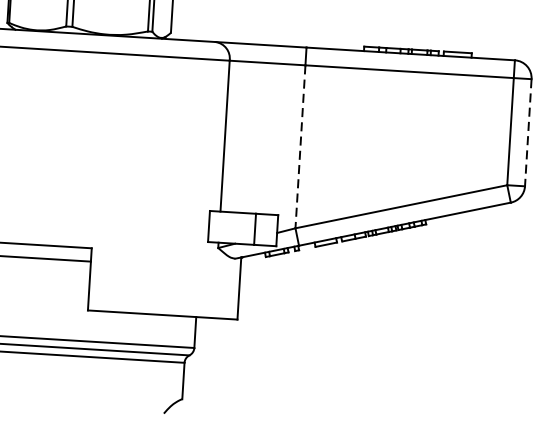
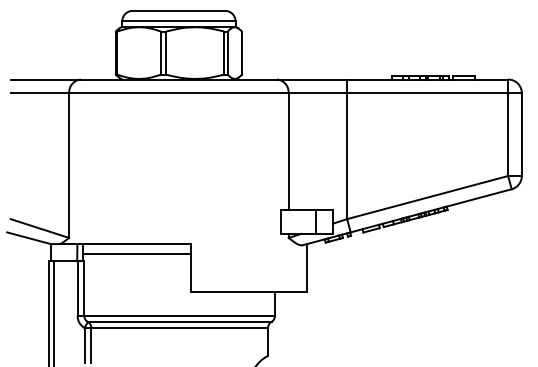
line: (527, 133) -> (521, 135), dashed -> solid
line: (300, 147) -> (347, 156), dashed -> solid

